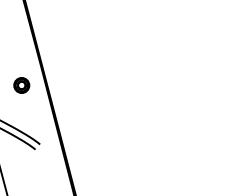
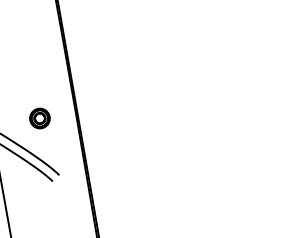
part: (21, 85) -> (39, 118), moved

